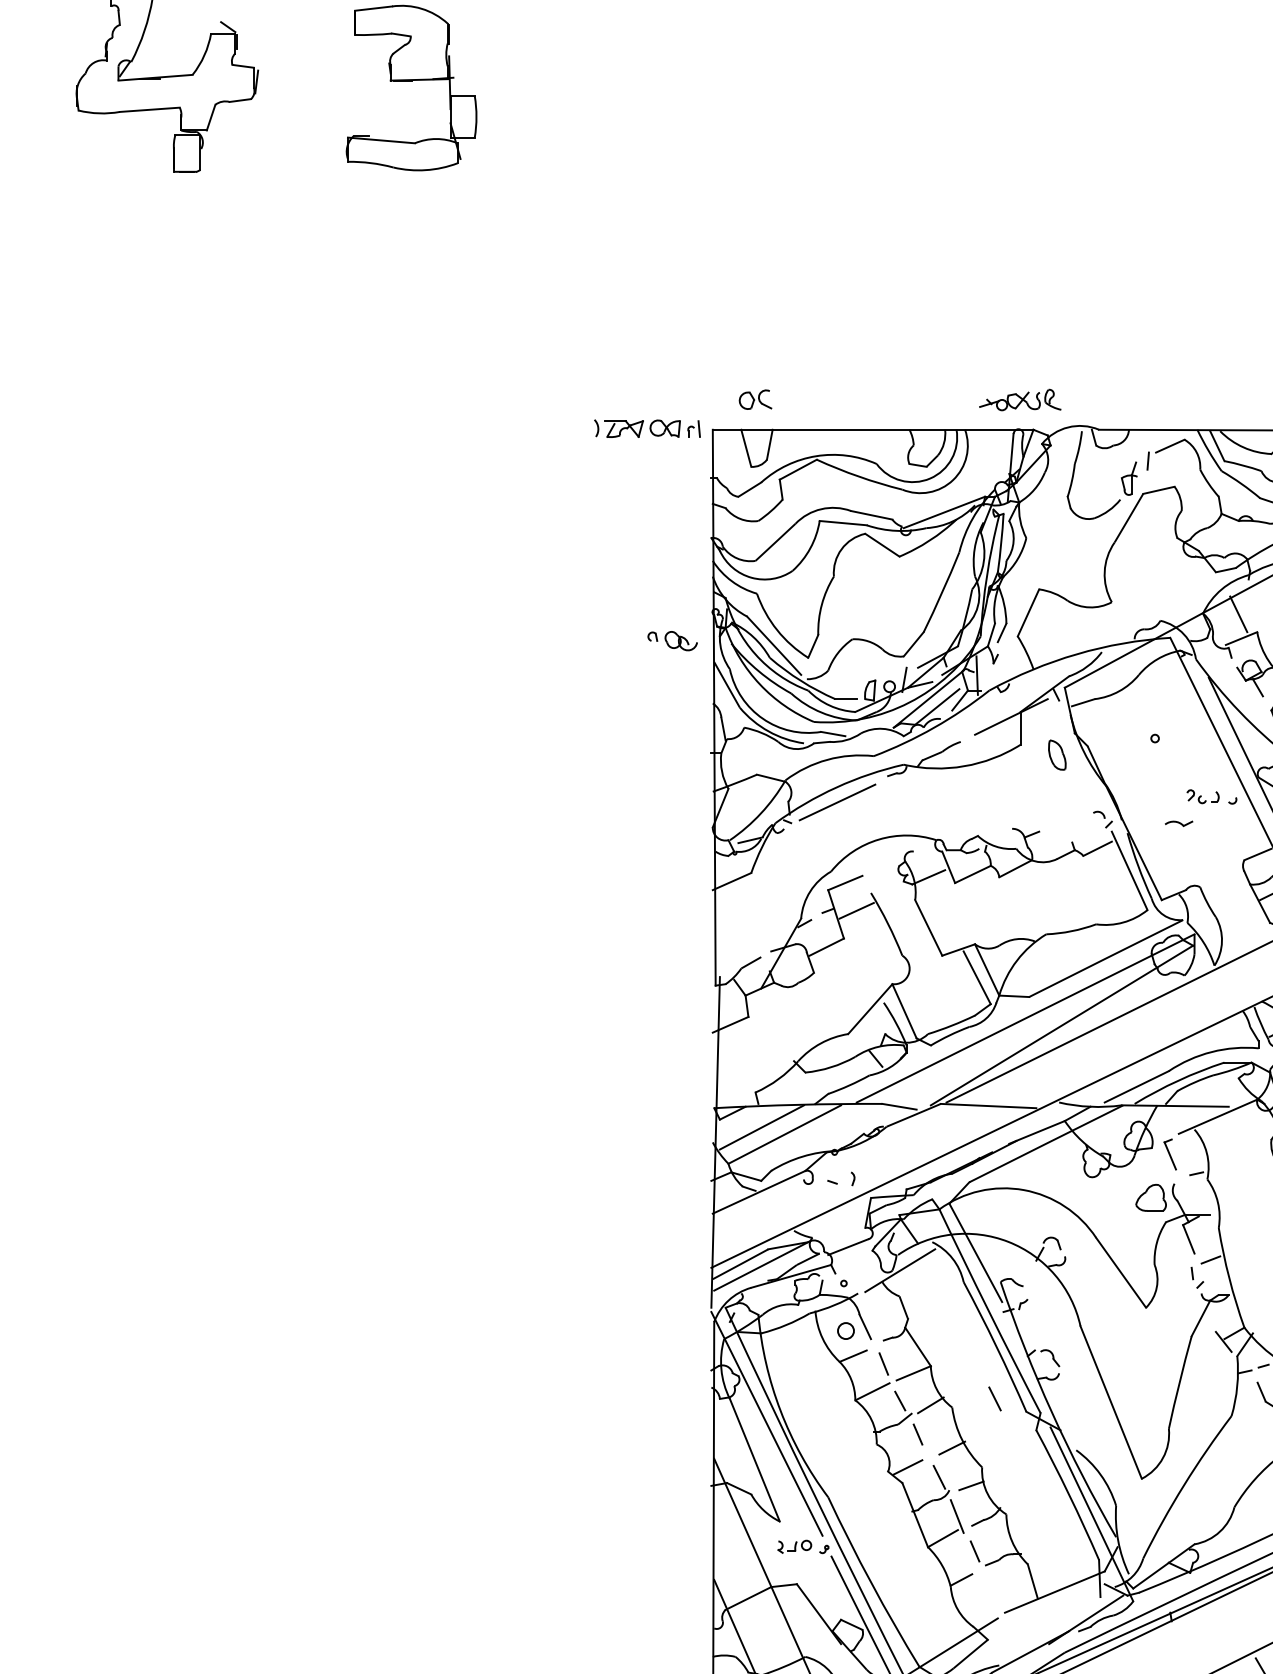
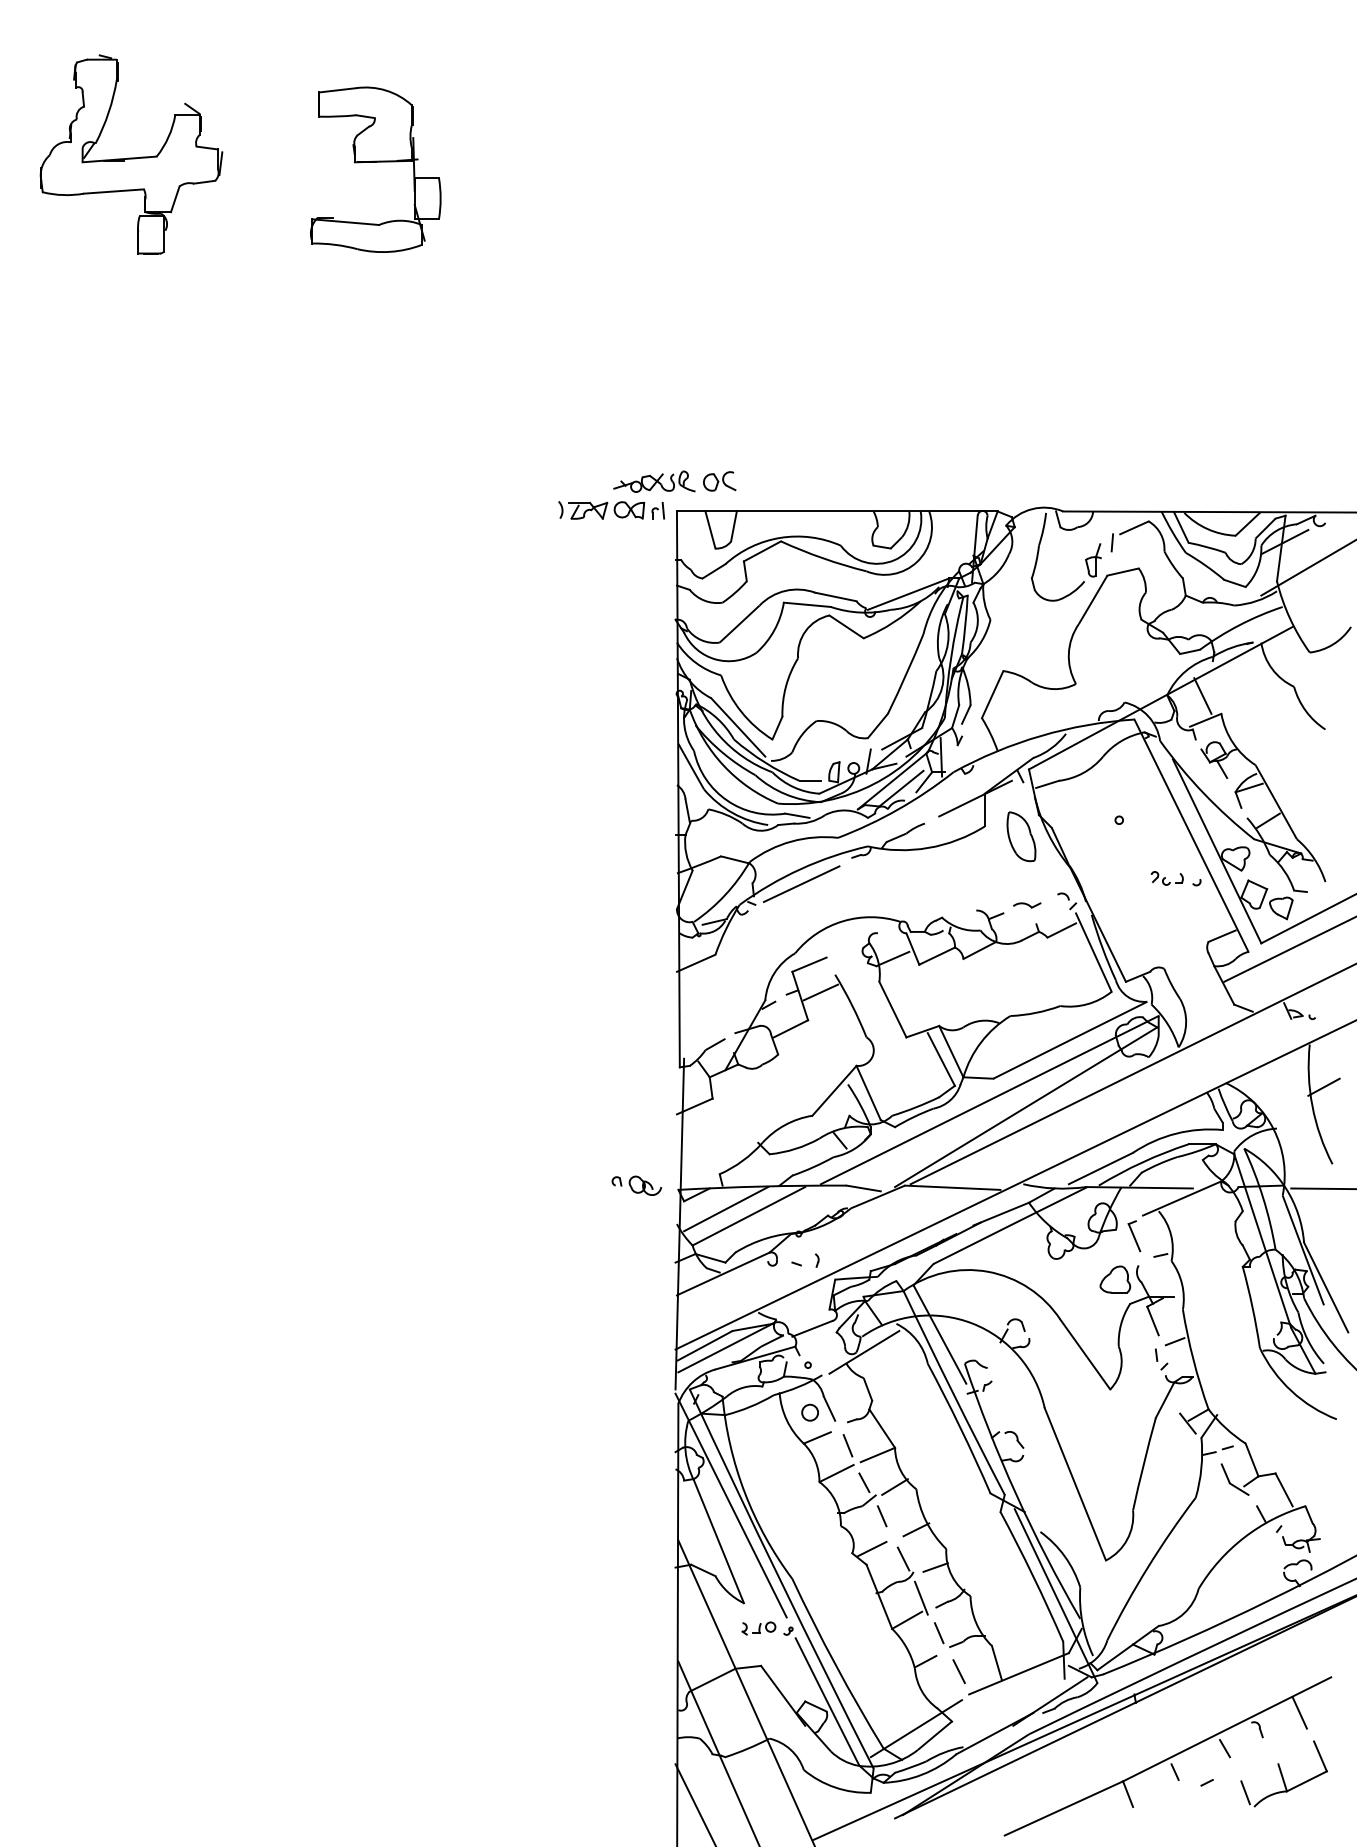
part: (1020, 399) -> (654, 481), moved
part: (672, 640) -> (636, 1185), moved
part: (1057, 754) -> (1021, 836), size x1.67
part: (1179, 823) -> (1027, 905), moved
line: (994, 1398) -> (958, 1671), moved

